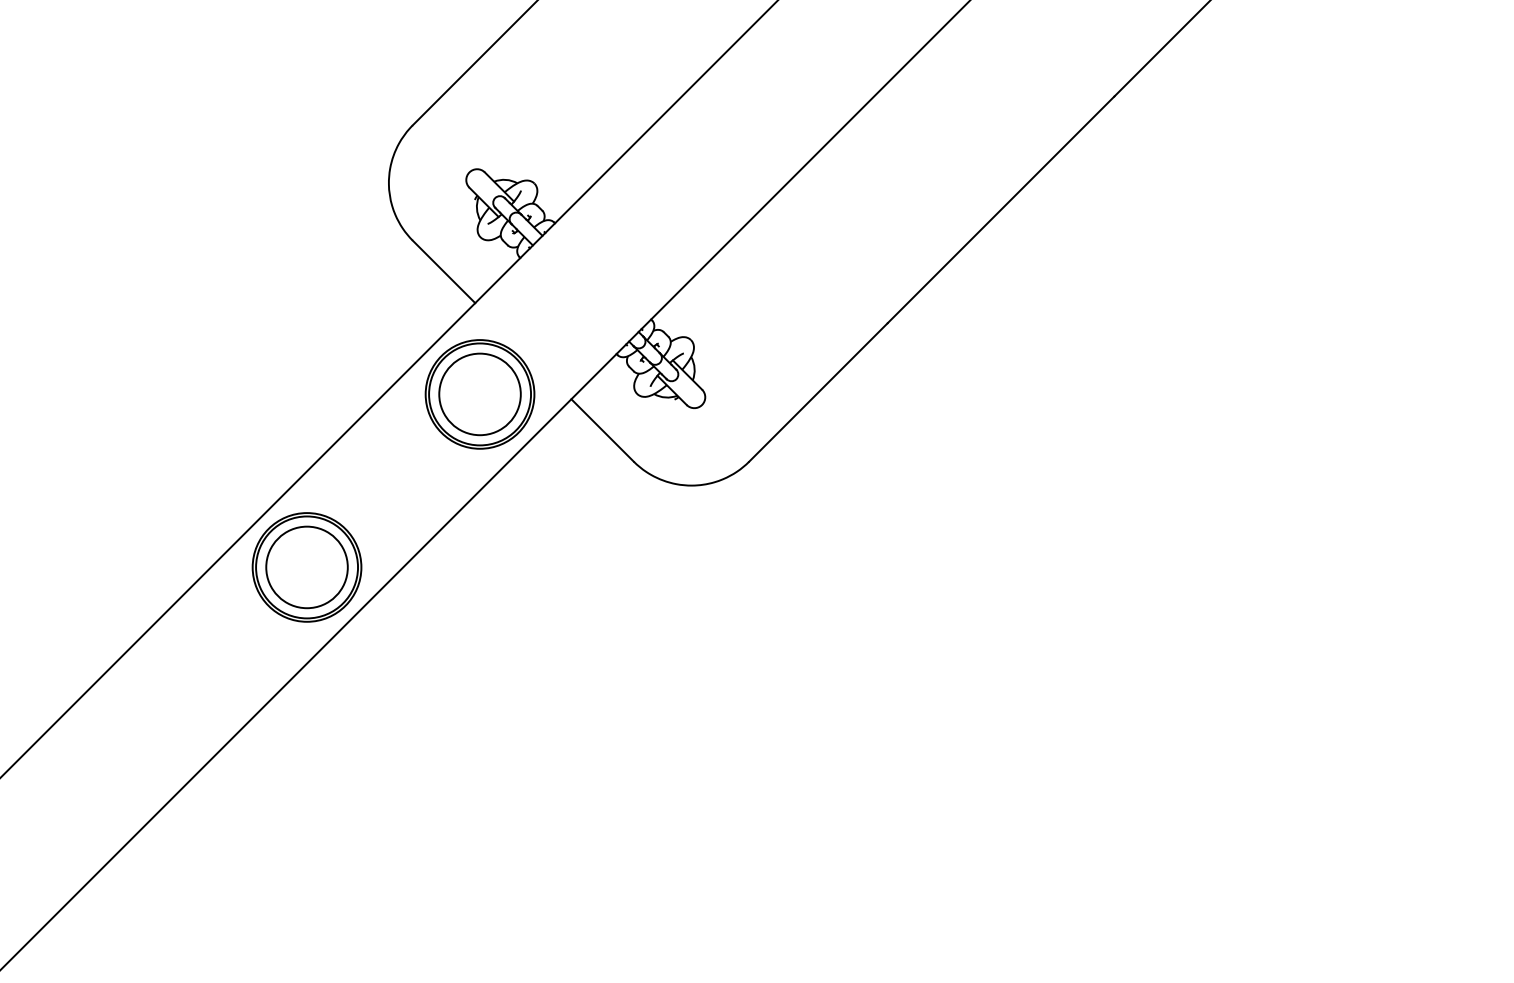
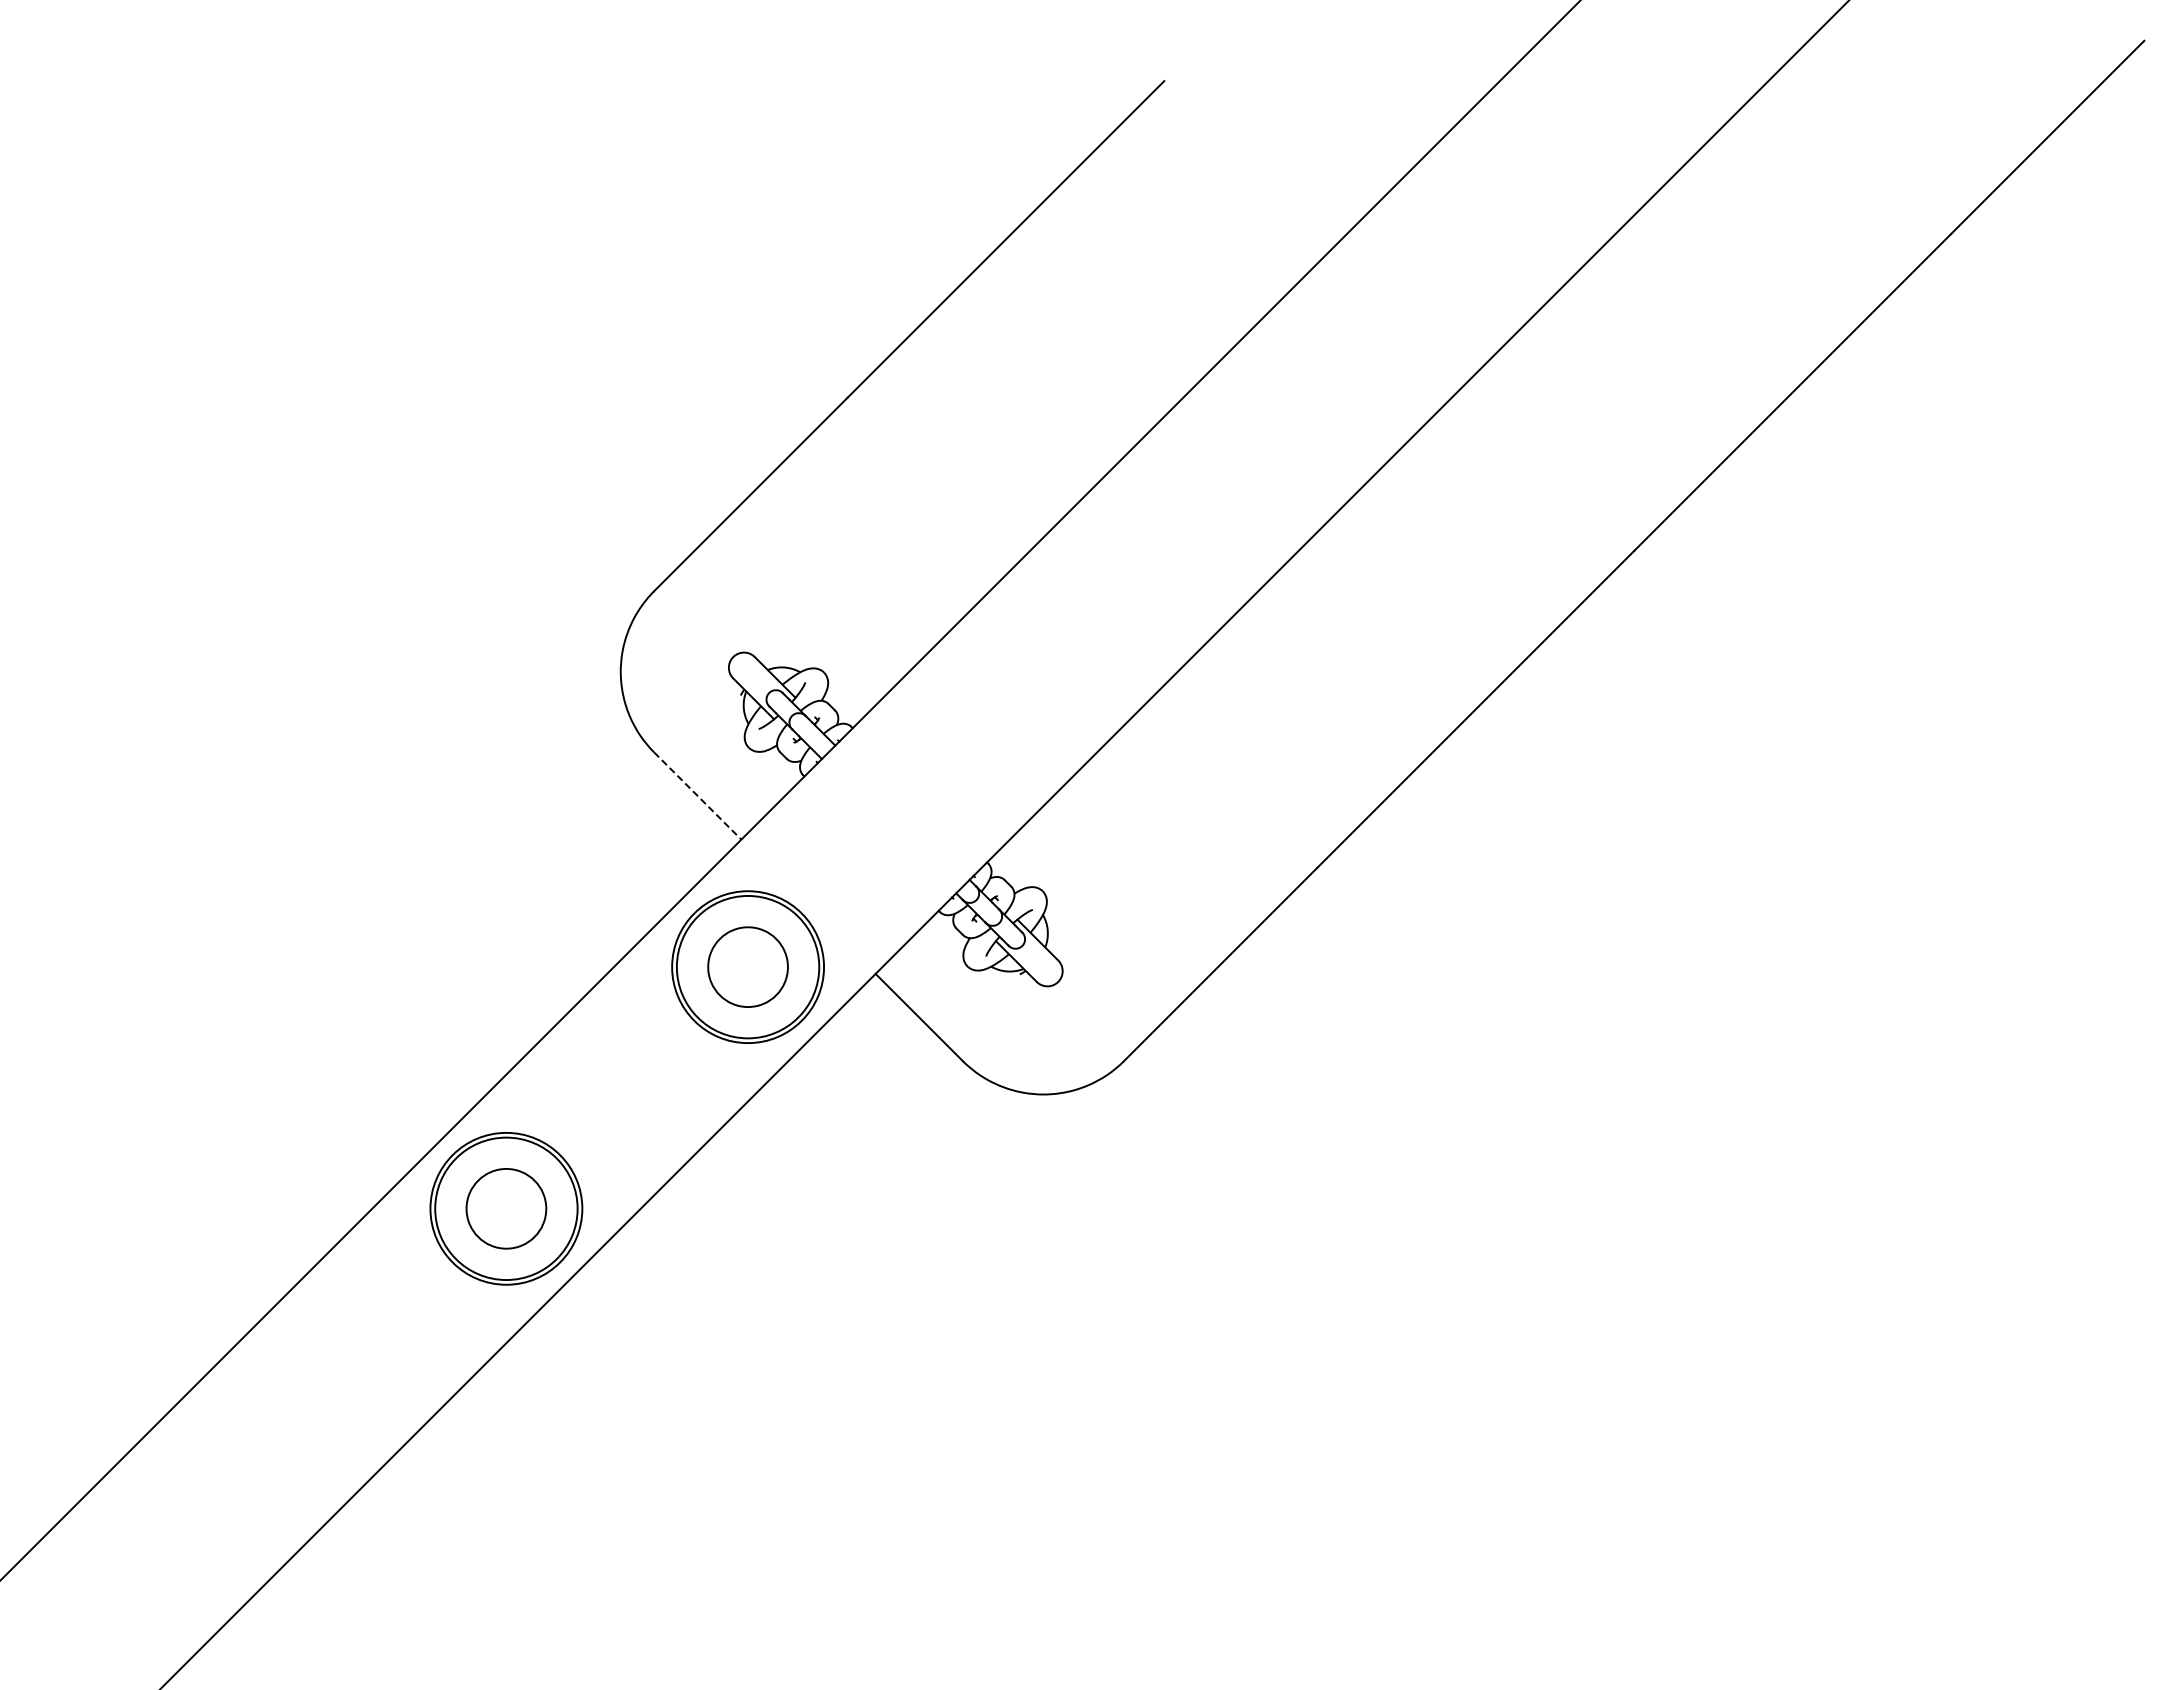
line: (443, 272) -> (697, 796), solid -> dashed
circle: (480, 394) -> (748, 967), size x0.7
circle: (307, 567) -> (506, 1208), size x0.7

